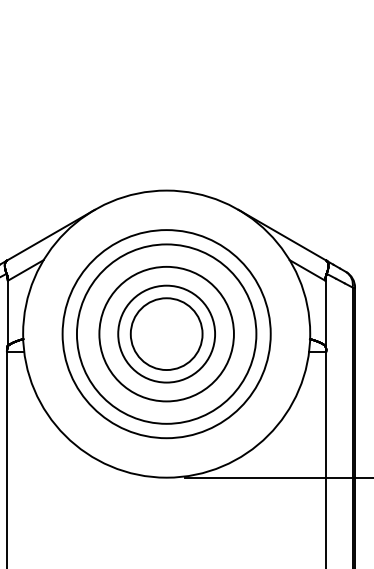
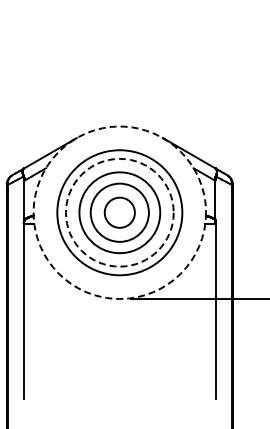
circle: (166, 333) -> (119, 212), size x0.7
circle: (166, 333) -> (119, 212), solid -> dashed
circle: (166, 333) -> (119, 212), solid -> dashed

